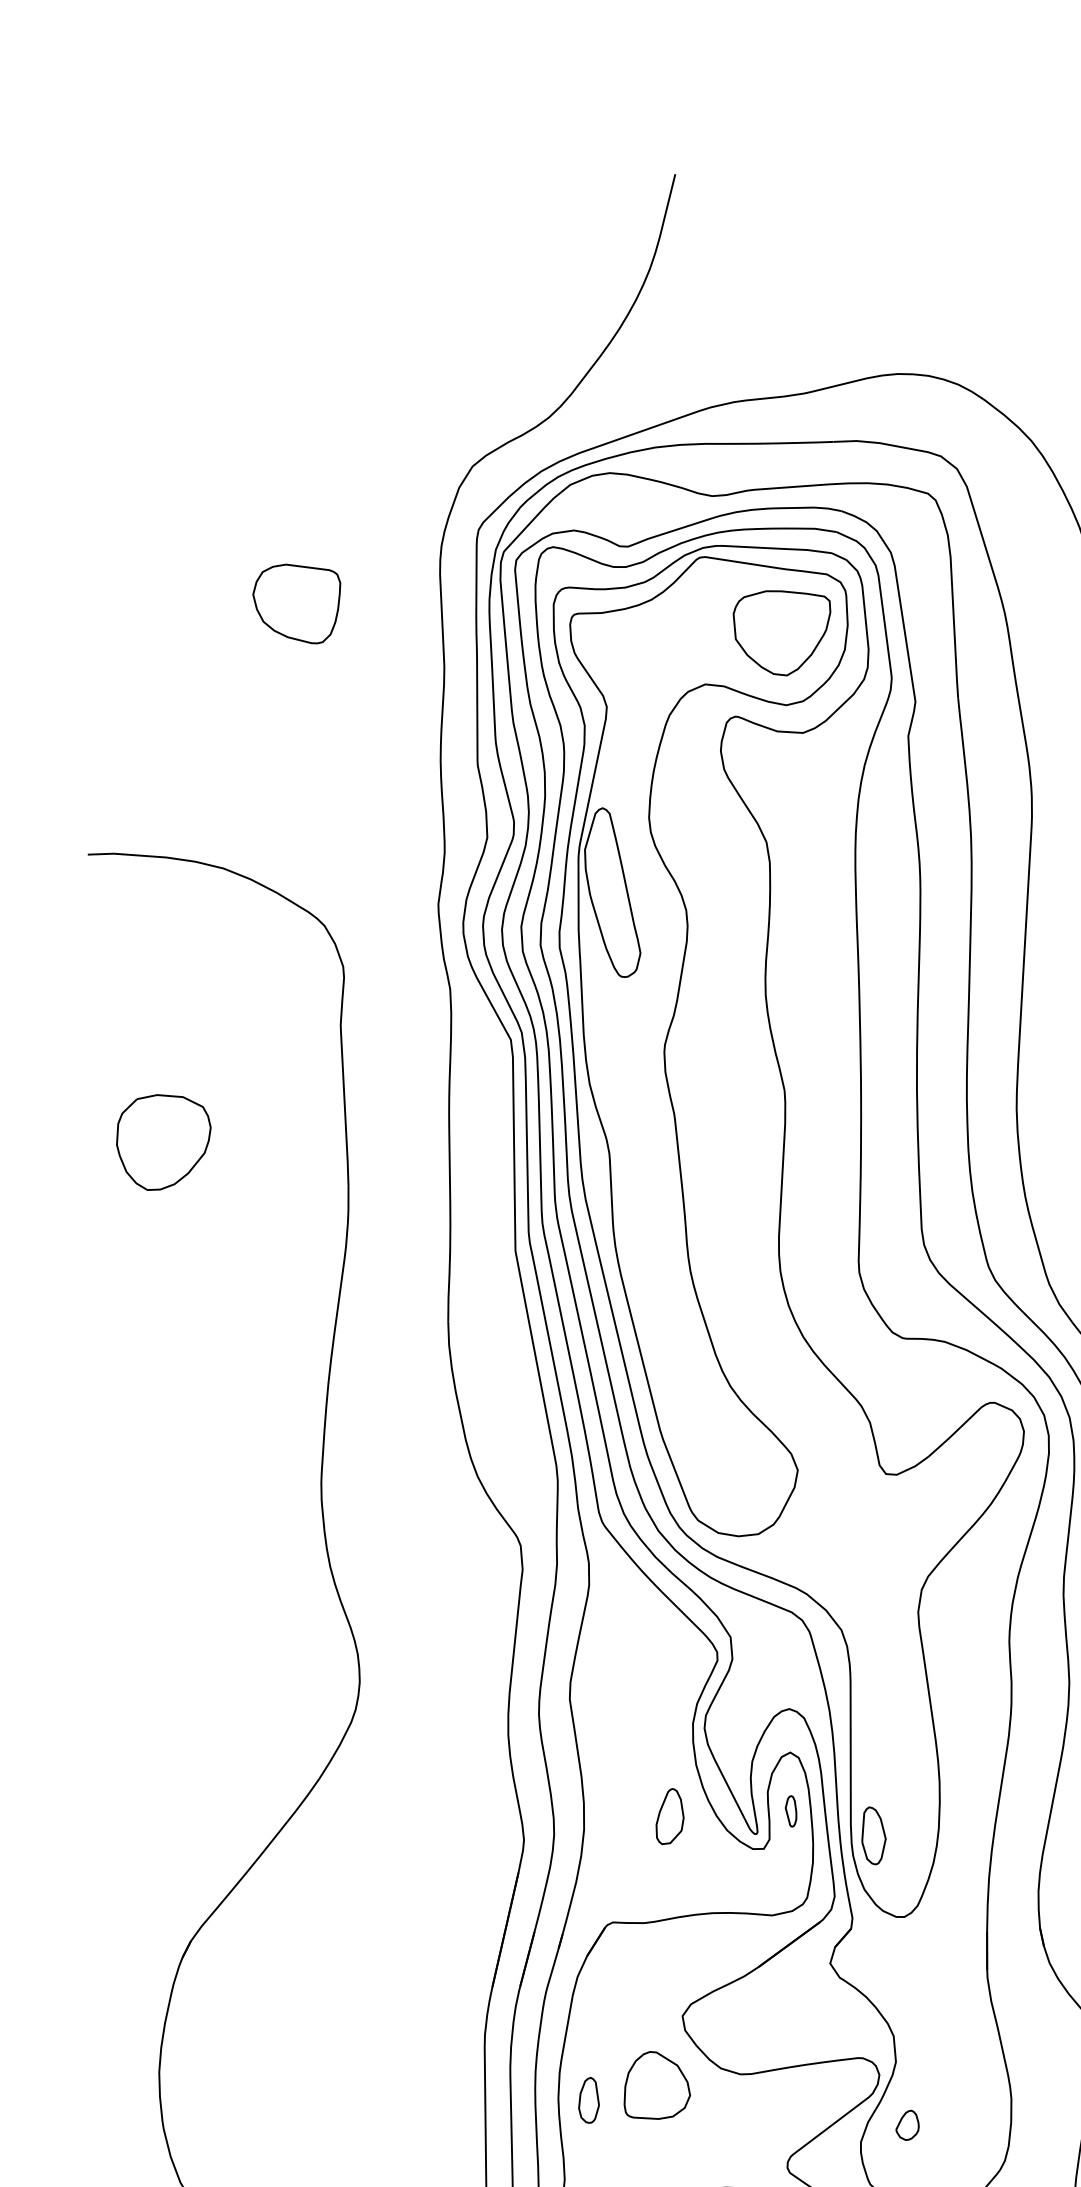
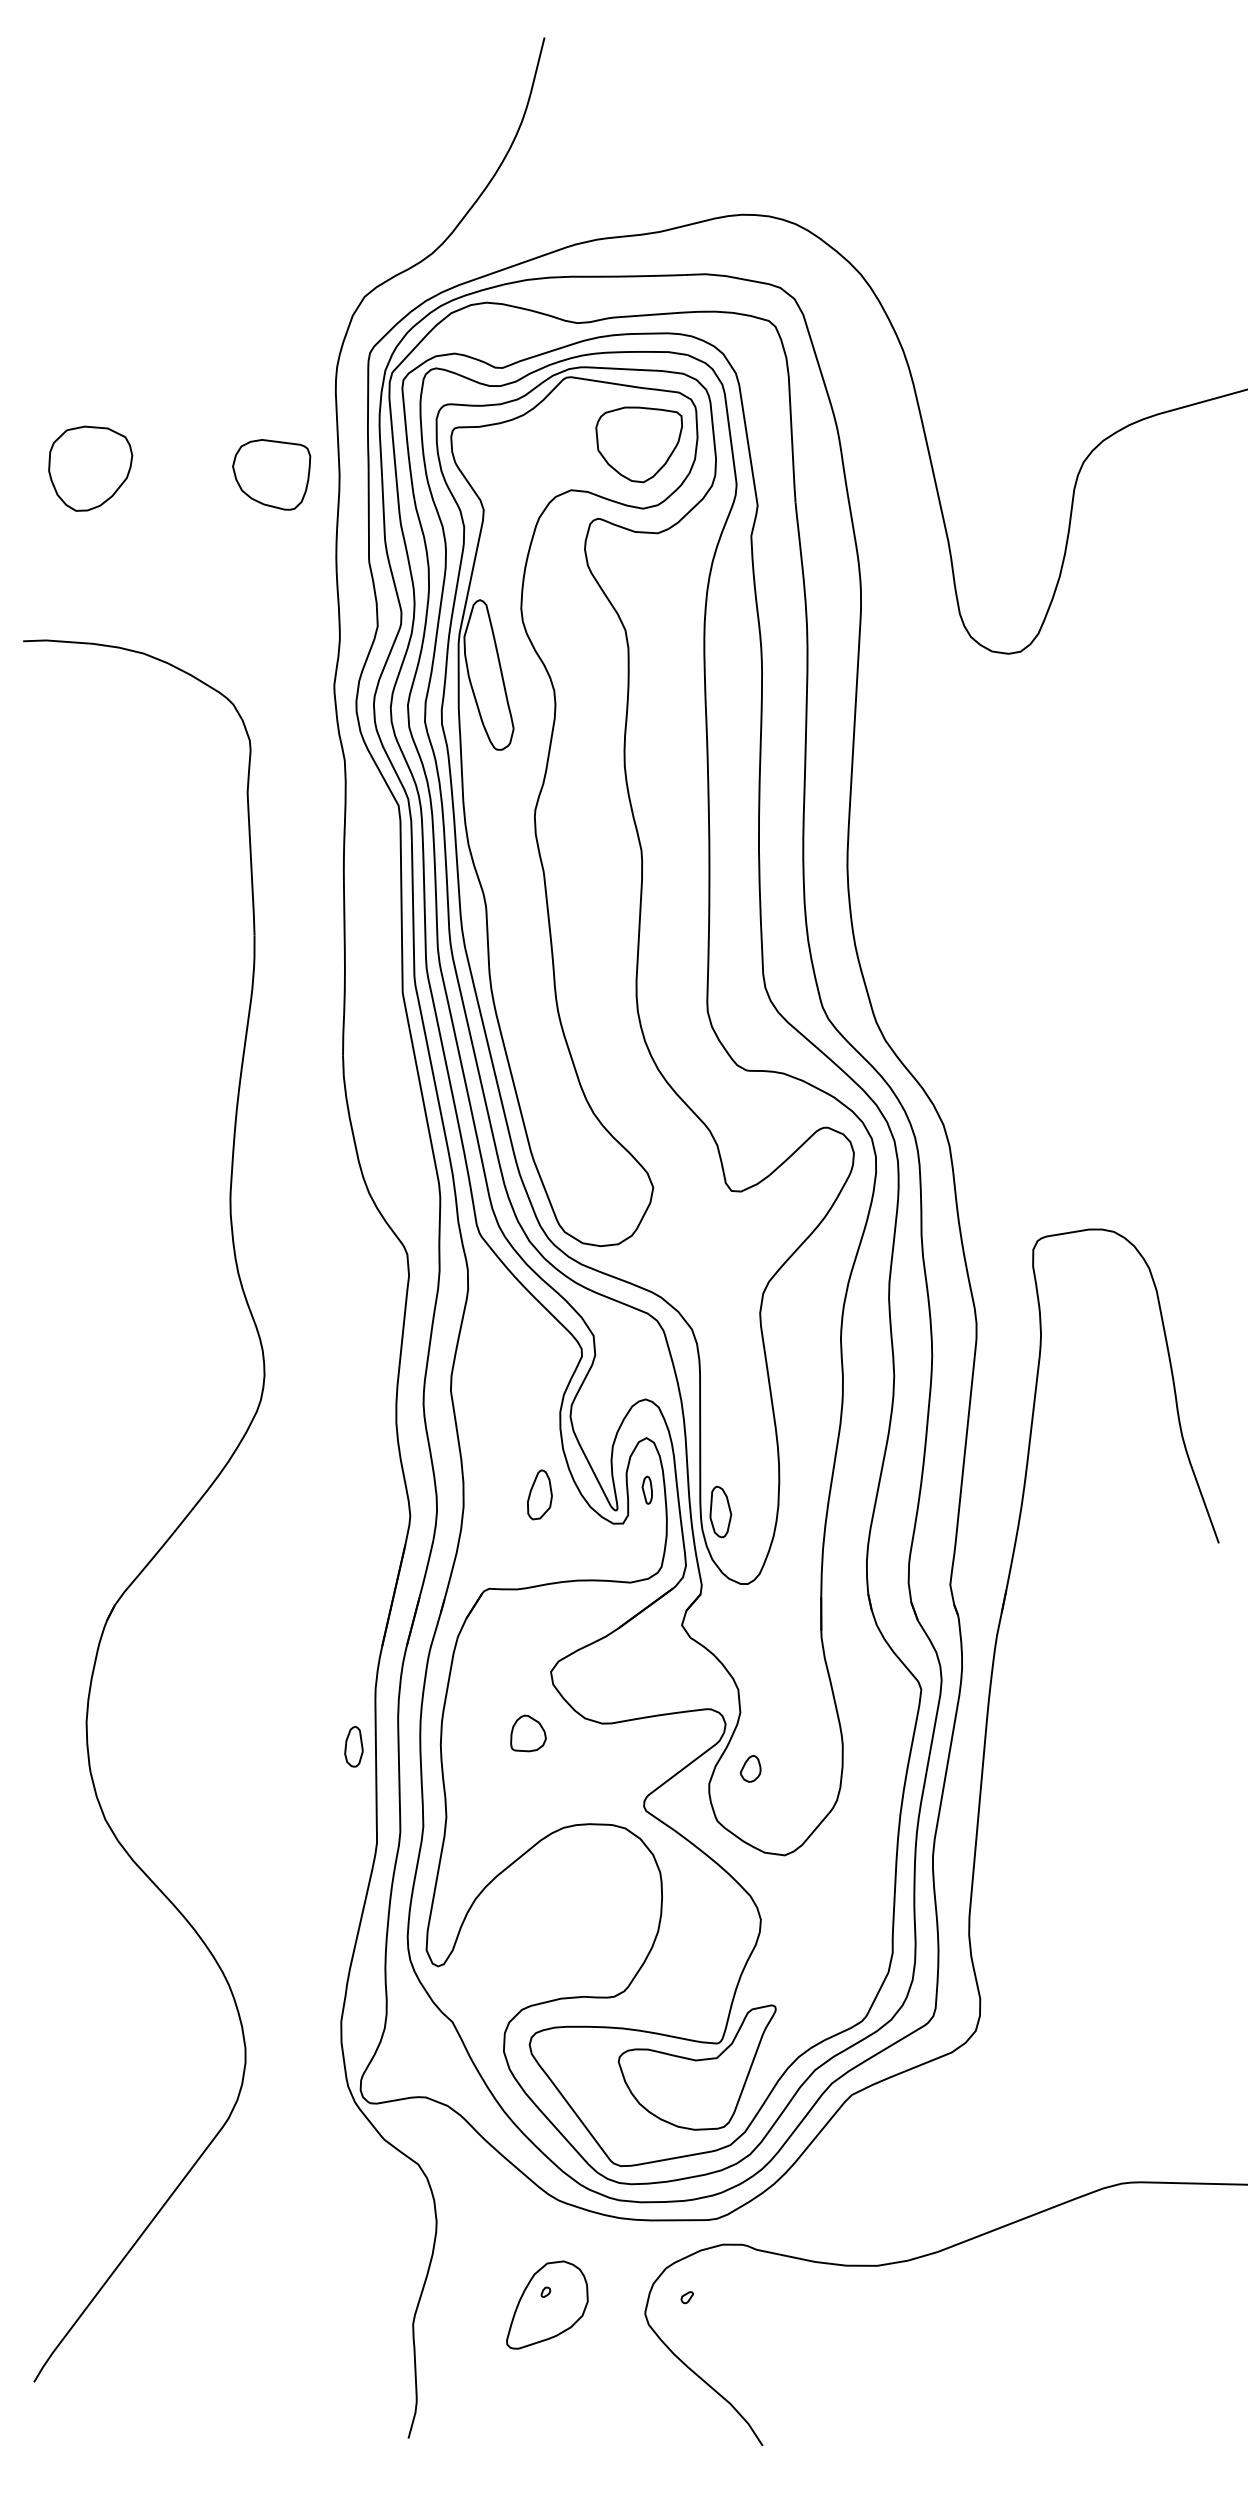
part: (296, 603) -> (271, 474), moved
part: (163, 1142) -> (90, 468), moved
part: (657, 2085) -> (528, 1733), size x0.6
part: (588, 2100) -> (353, 1746), moved

